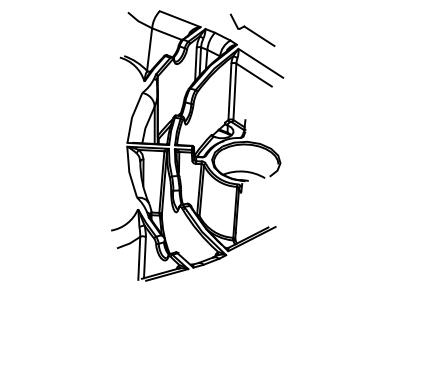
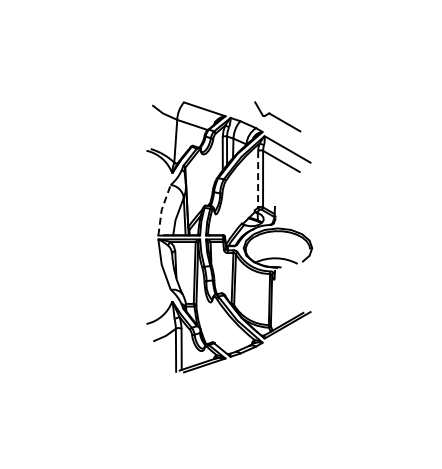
line: (230, 91) -> (258, 179), solid -> dashed
line: (131, 118) -> (161, 210), solid -> dashed

